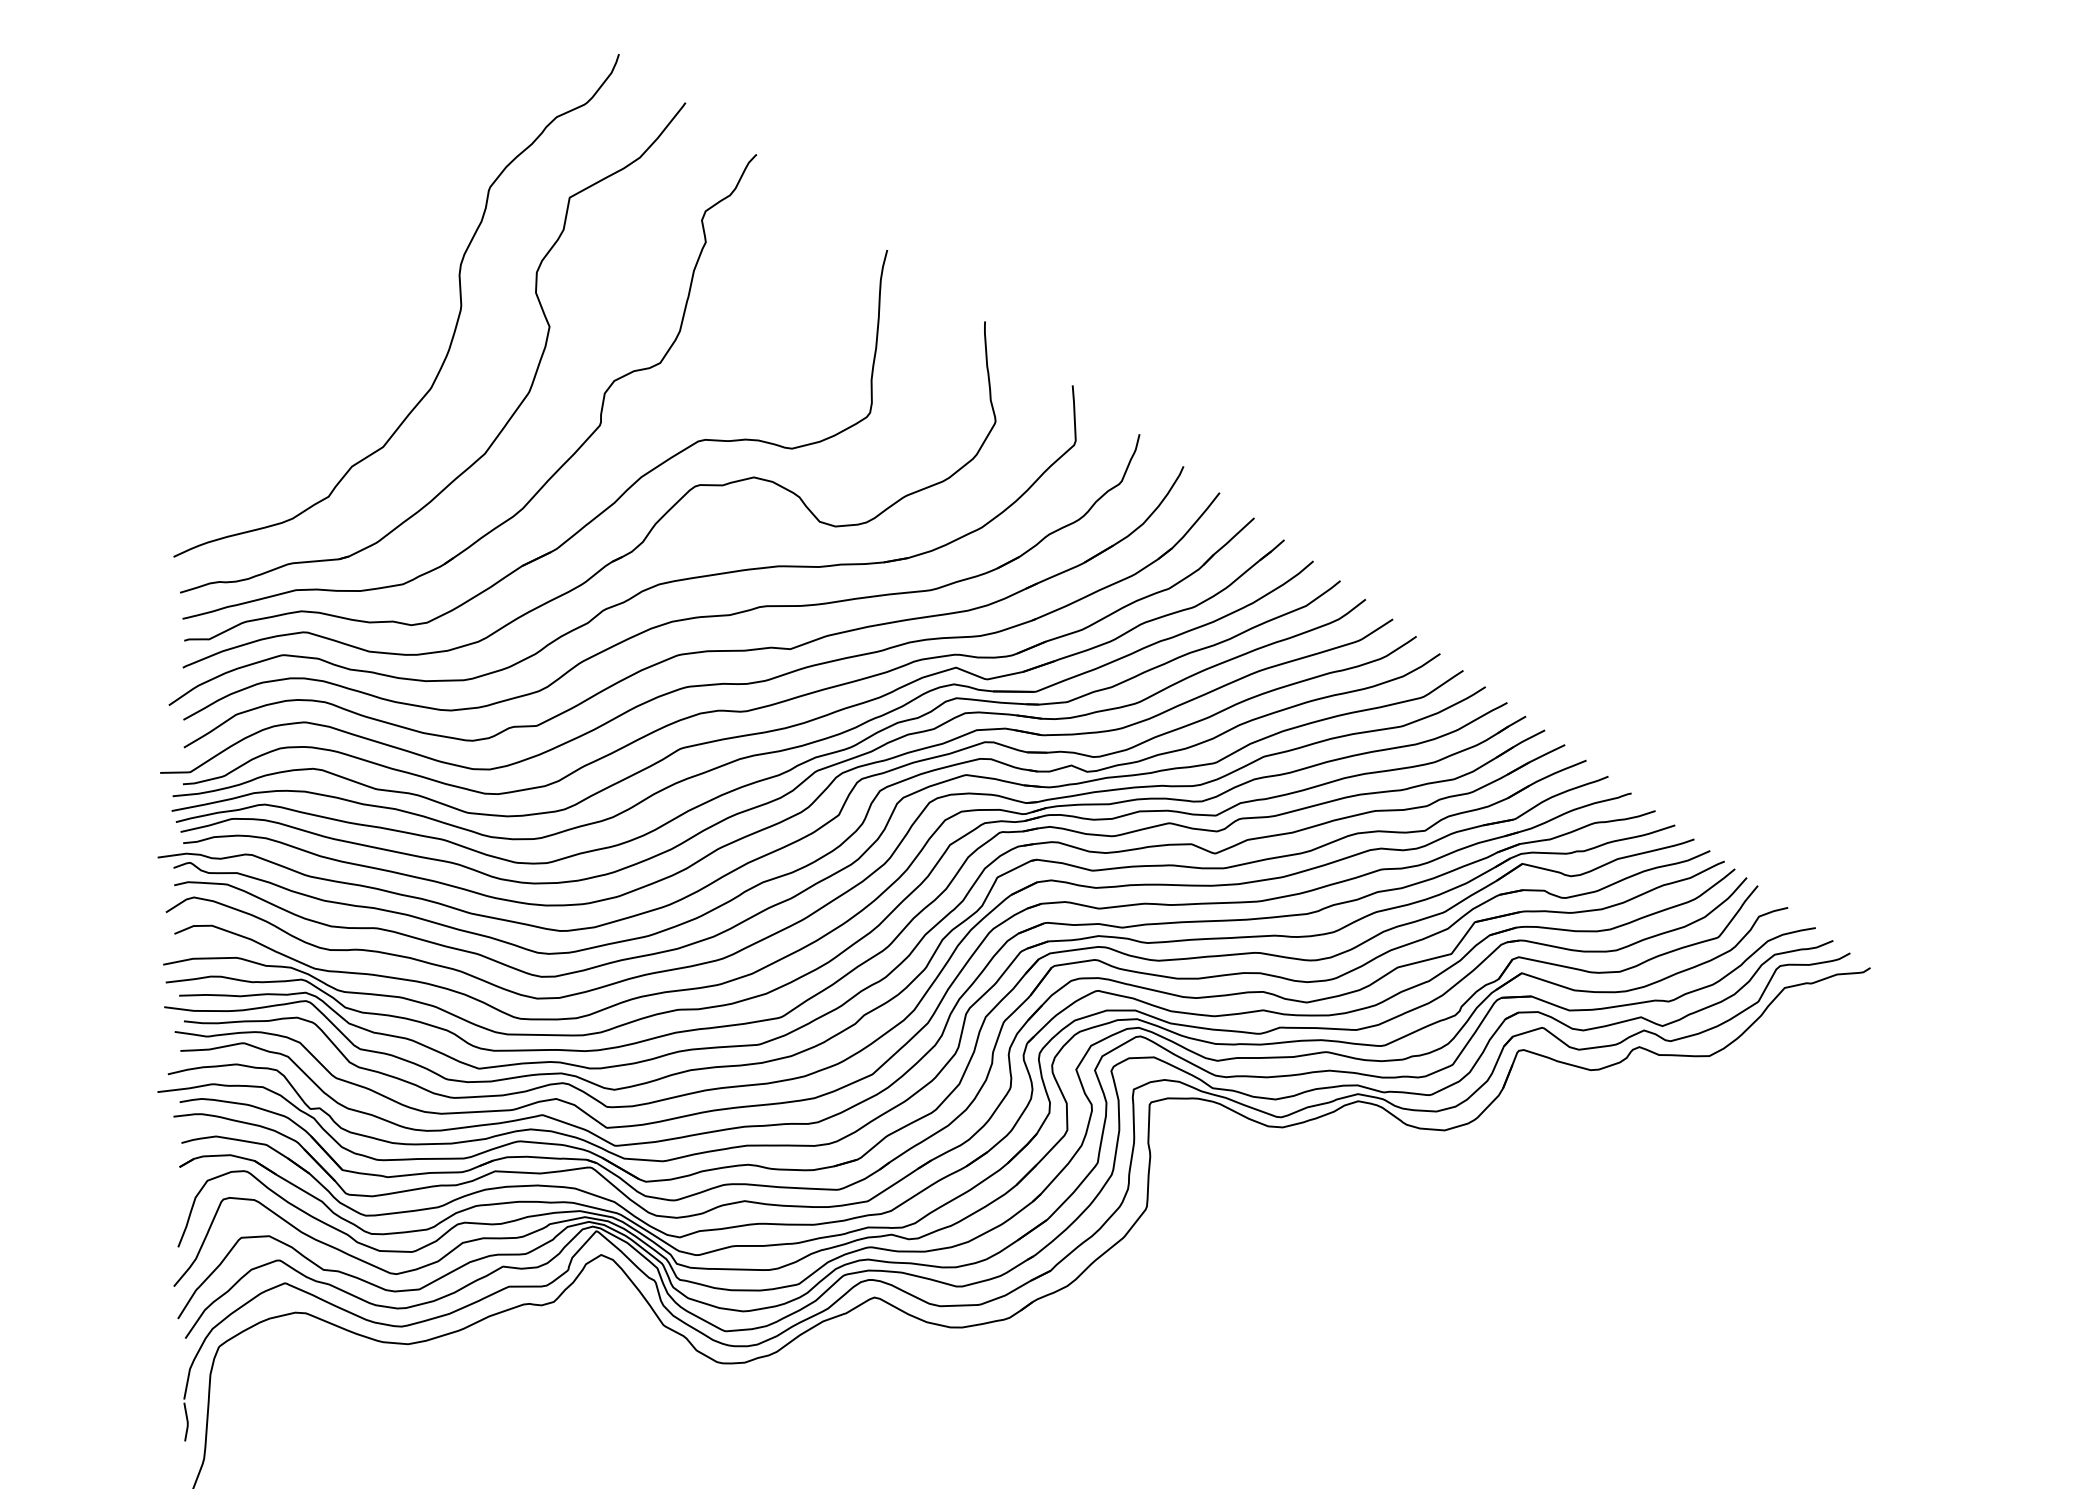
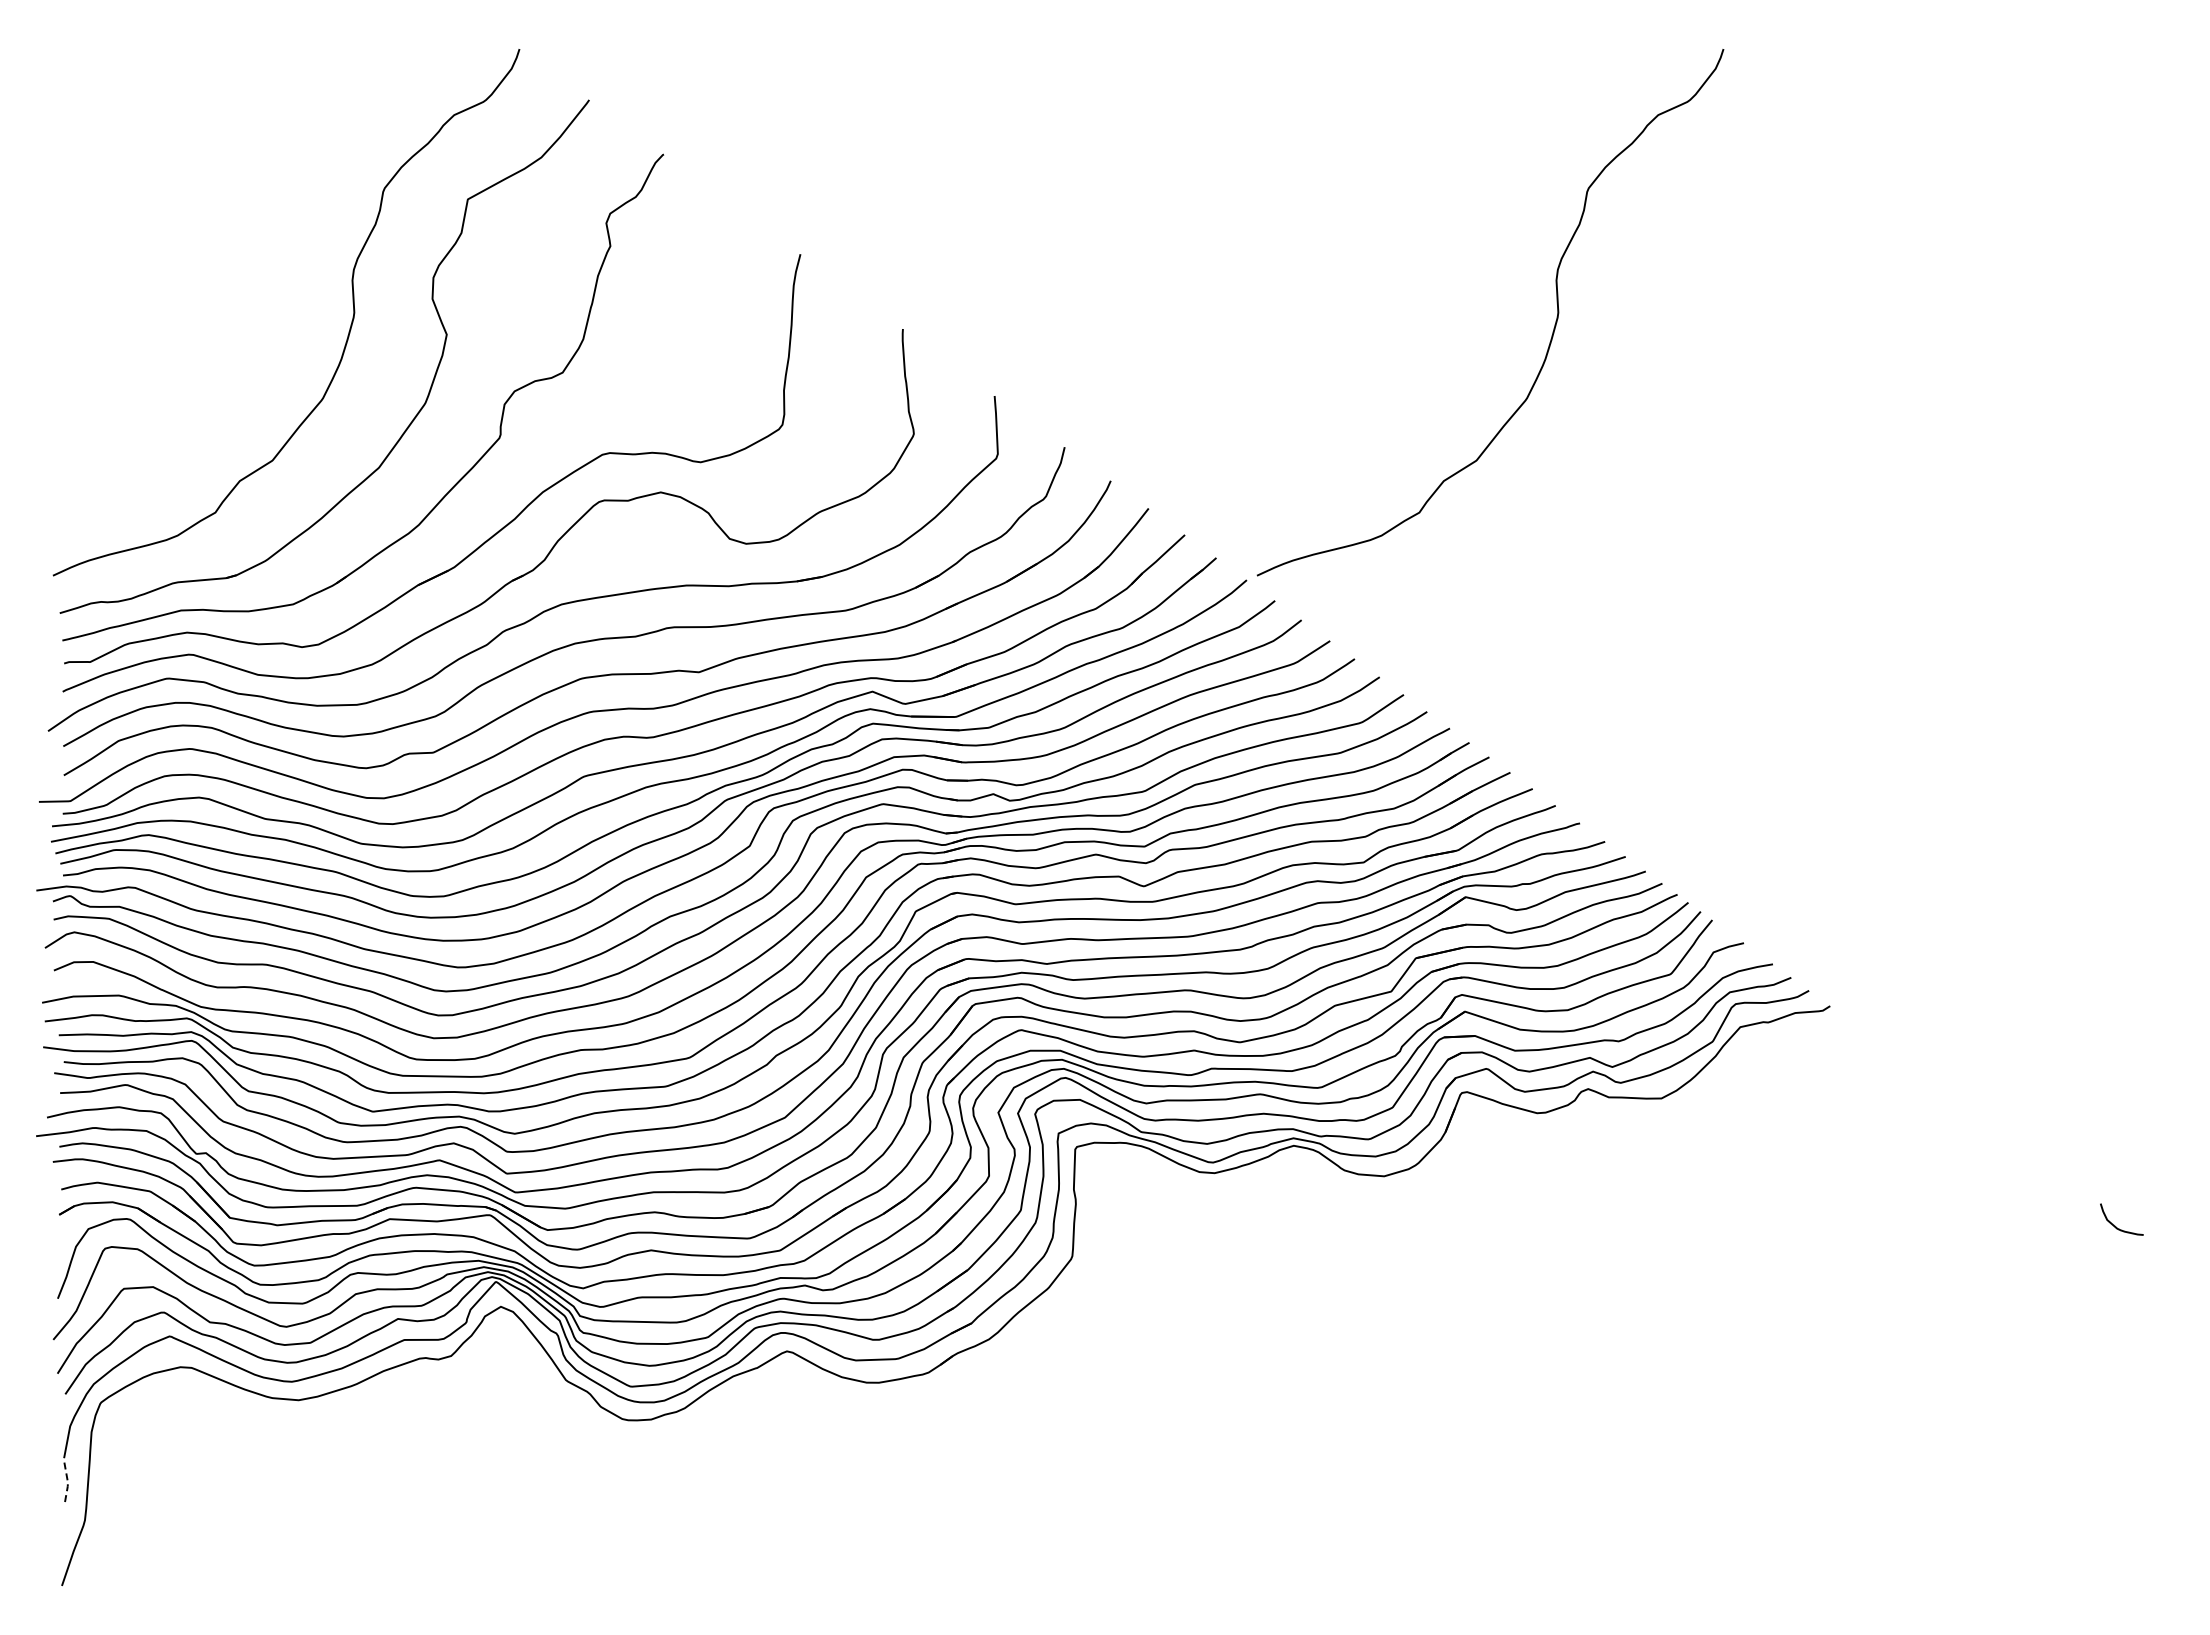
curve: (1605, 323) -> (1552, 331), added
line: (187, 1422) -> (67, 1482), solid -> dashed

